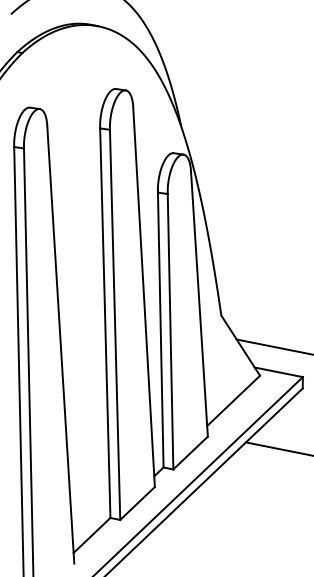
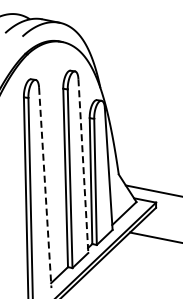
line: (144, 298) -> (83, 166), solid -> dashed
line: (61, 346) -> (45, 188), solid -> dashed

